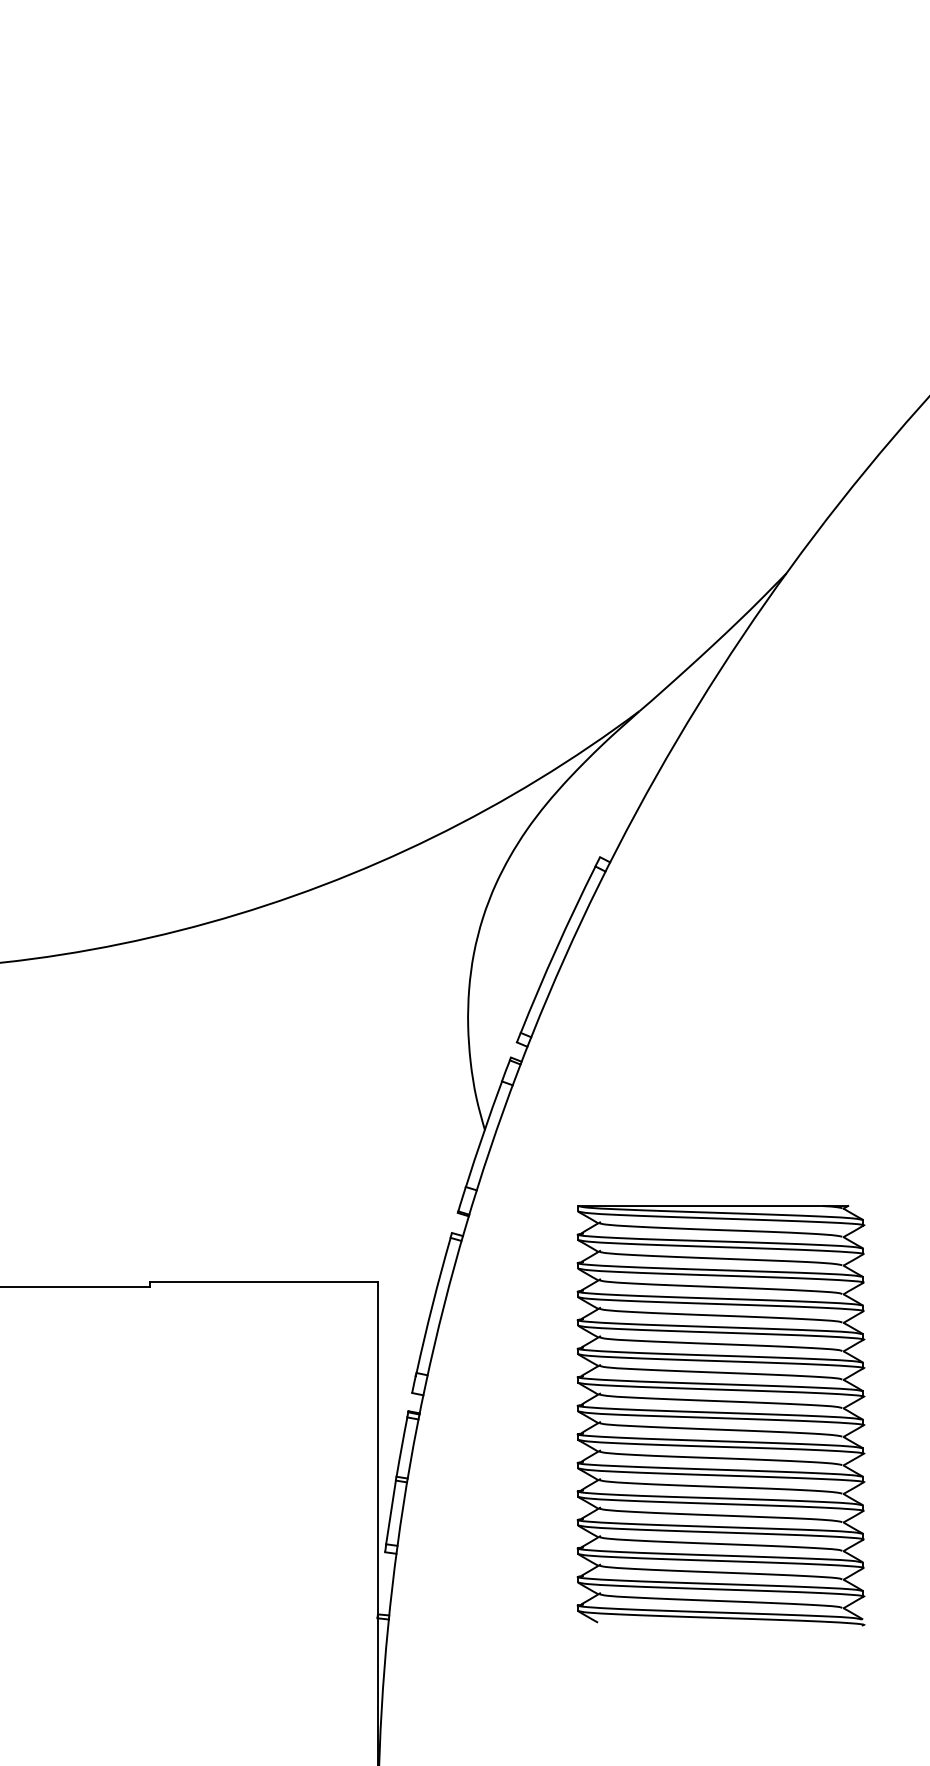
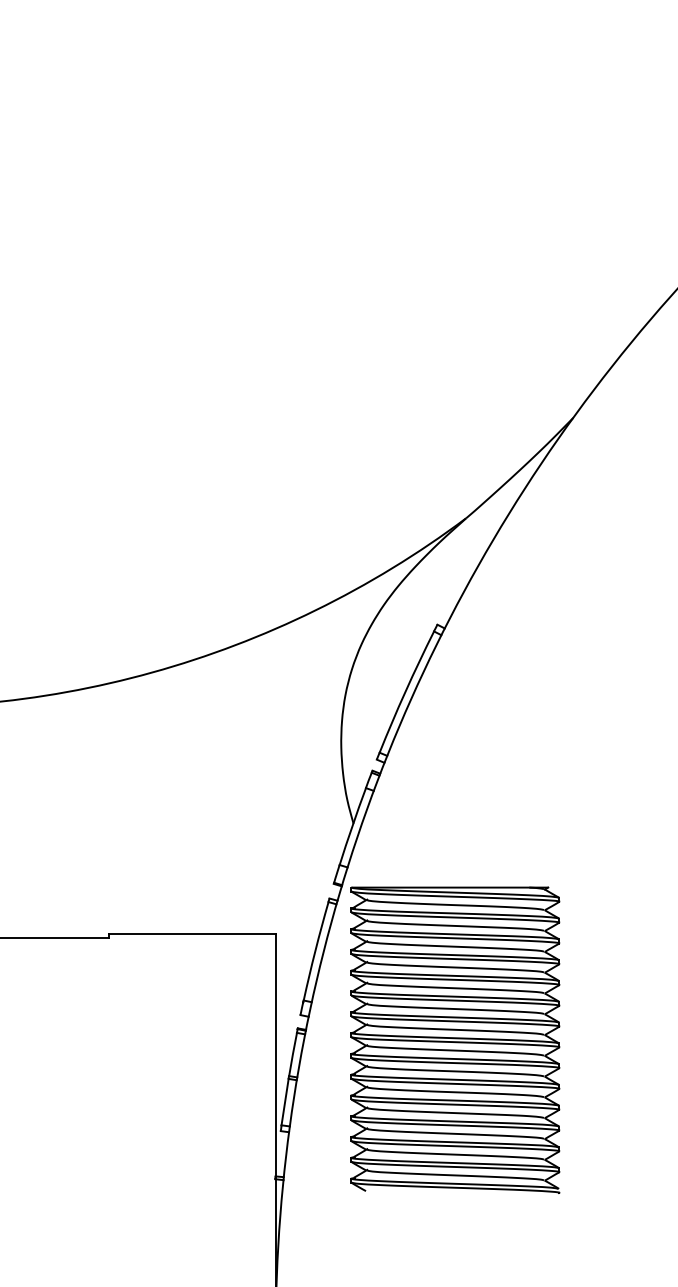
part: (720, 1415) -> (455, 1040), moved

